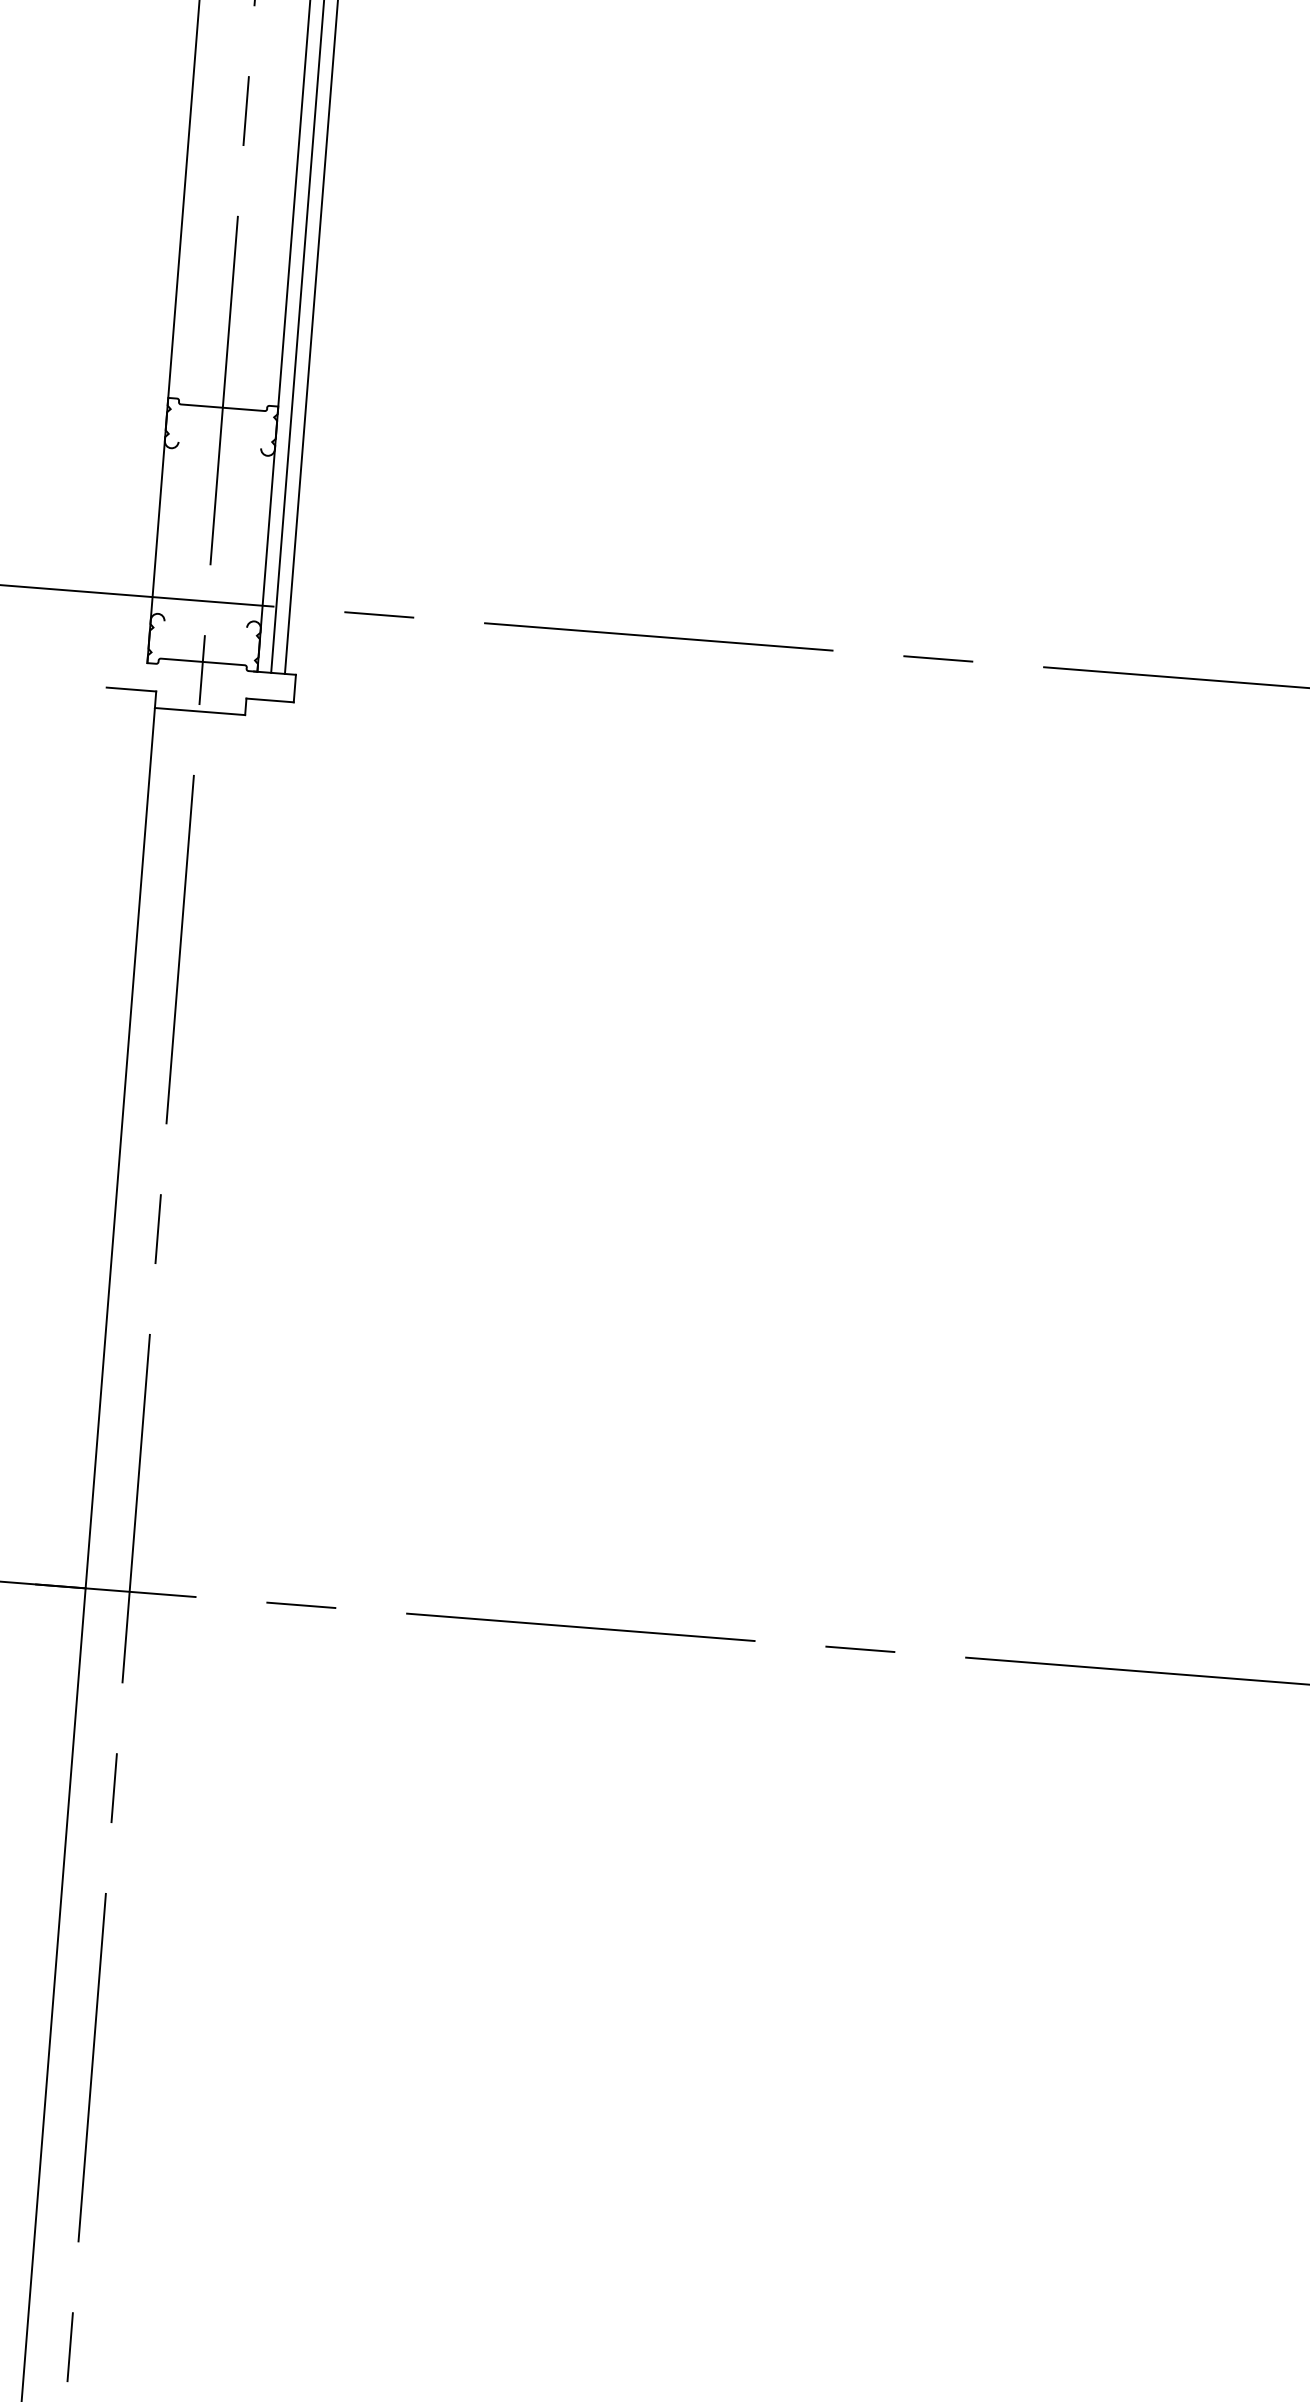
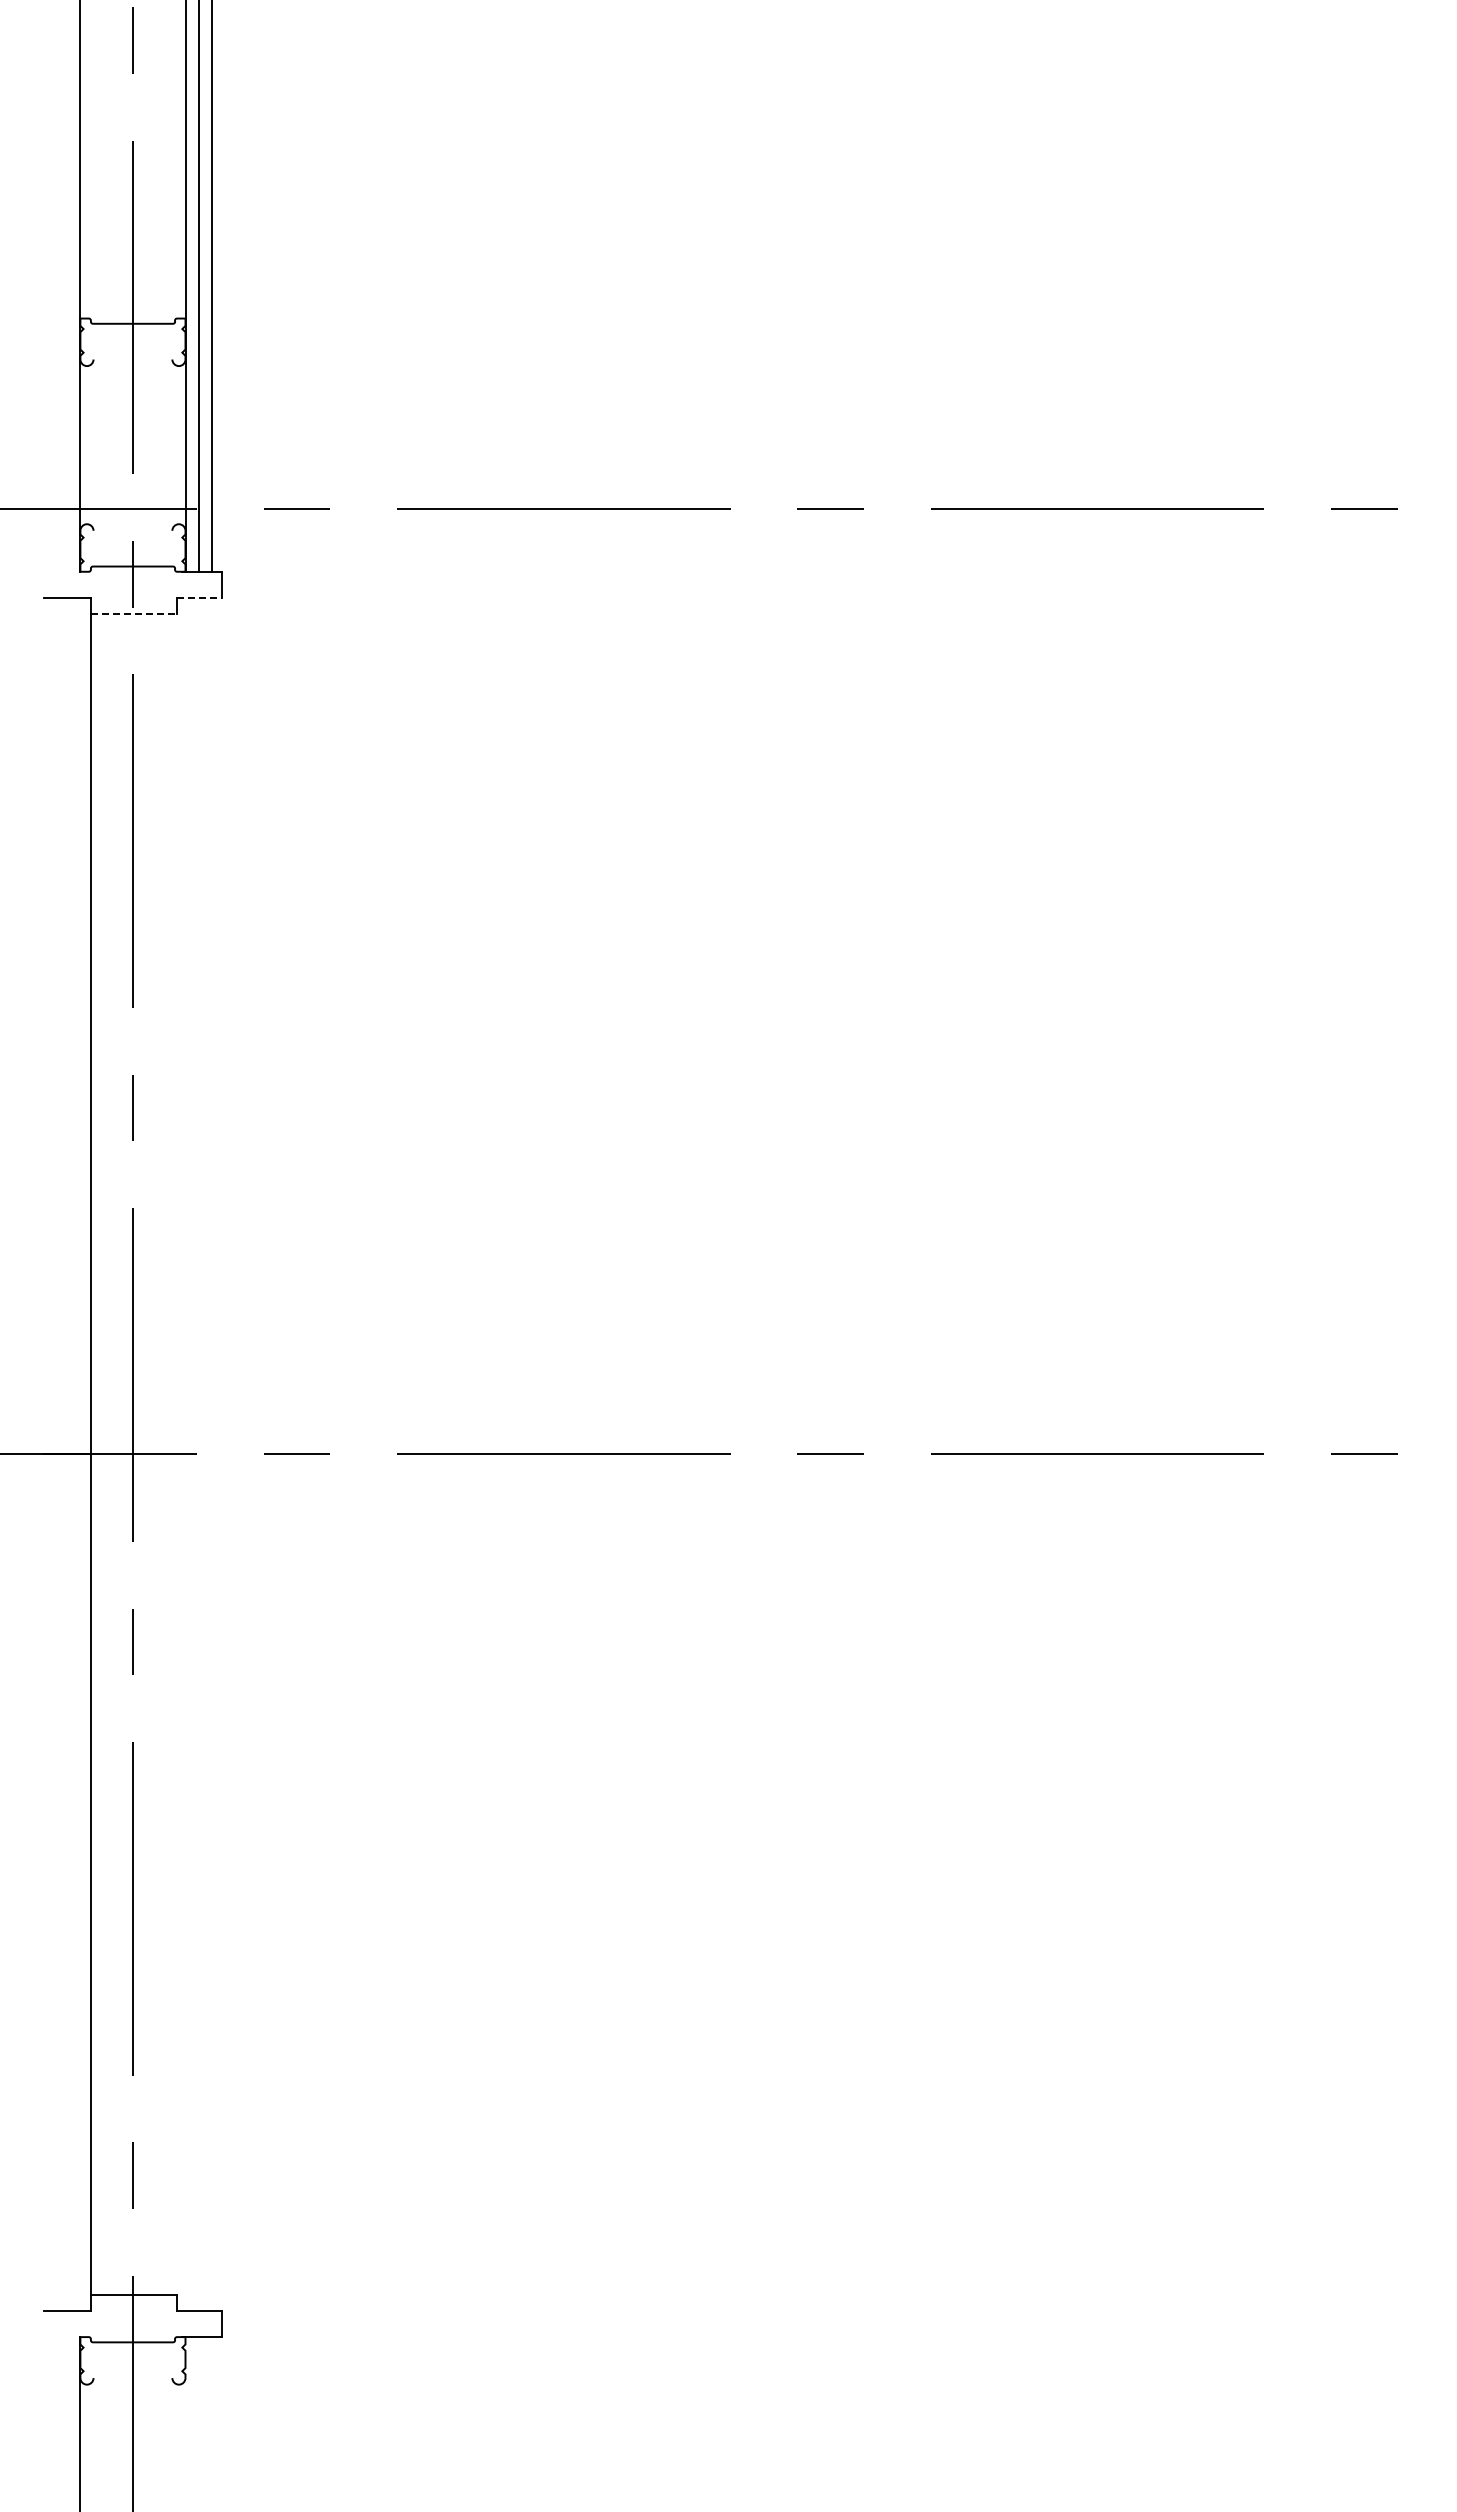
line: (269, 700) -> (199, 598), solid -> dashed
line: (200, 711) -> (134, 613), solid -> dashed

